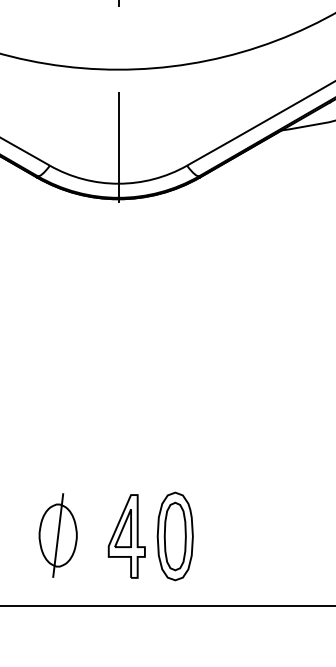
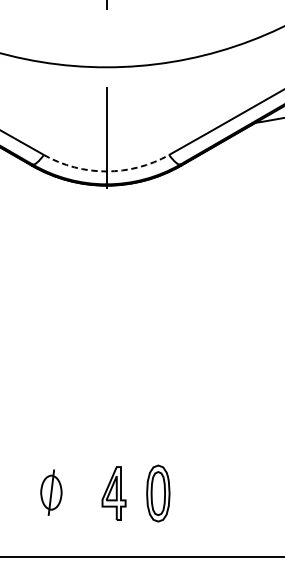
arc: (118, 183) -> (106, 171), solid -> dashed
part: (57, 535) -> (50, 492), size x0.6
part: (126, 536) -> (113, 493), size x0.7
part: (174, 536) -> (157, 493), size x0.7

